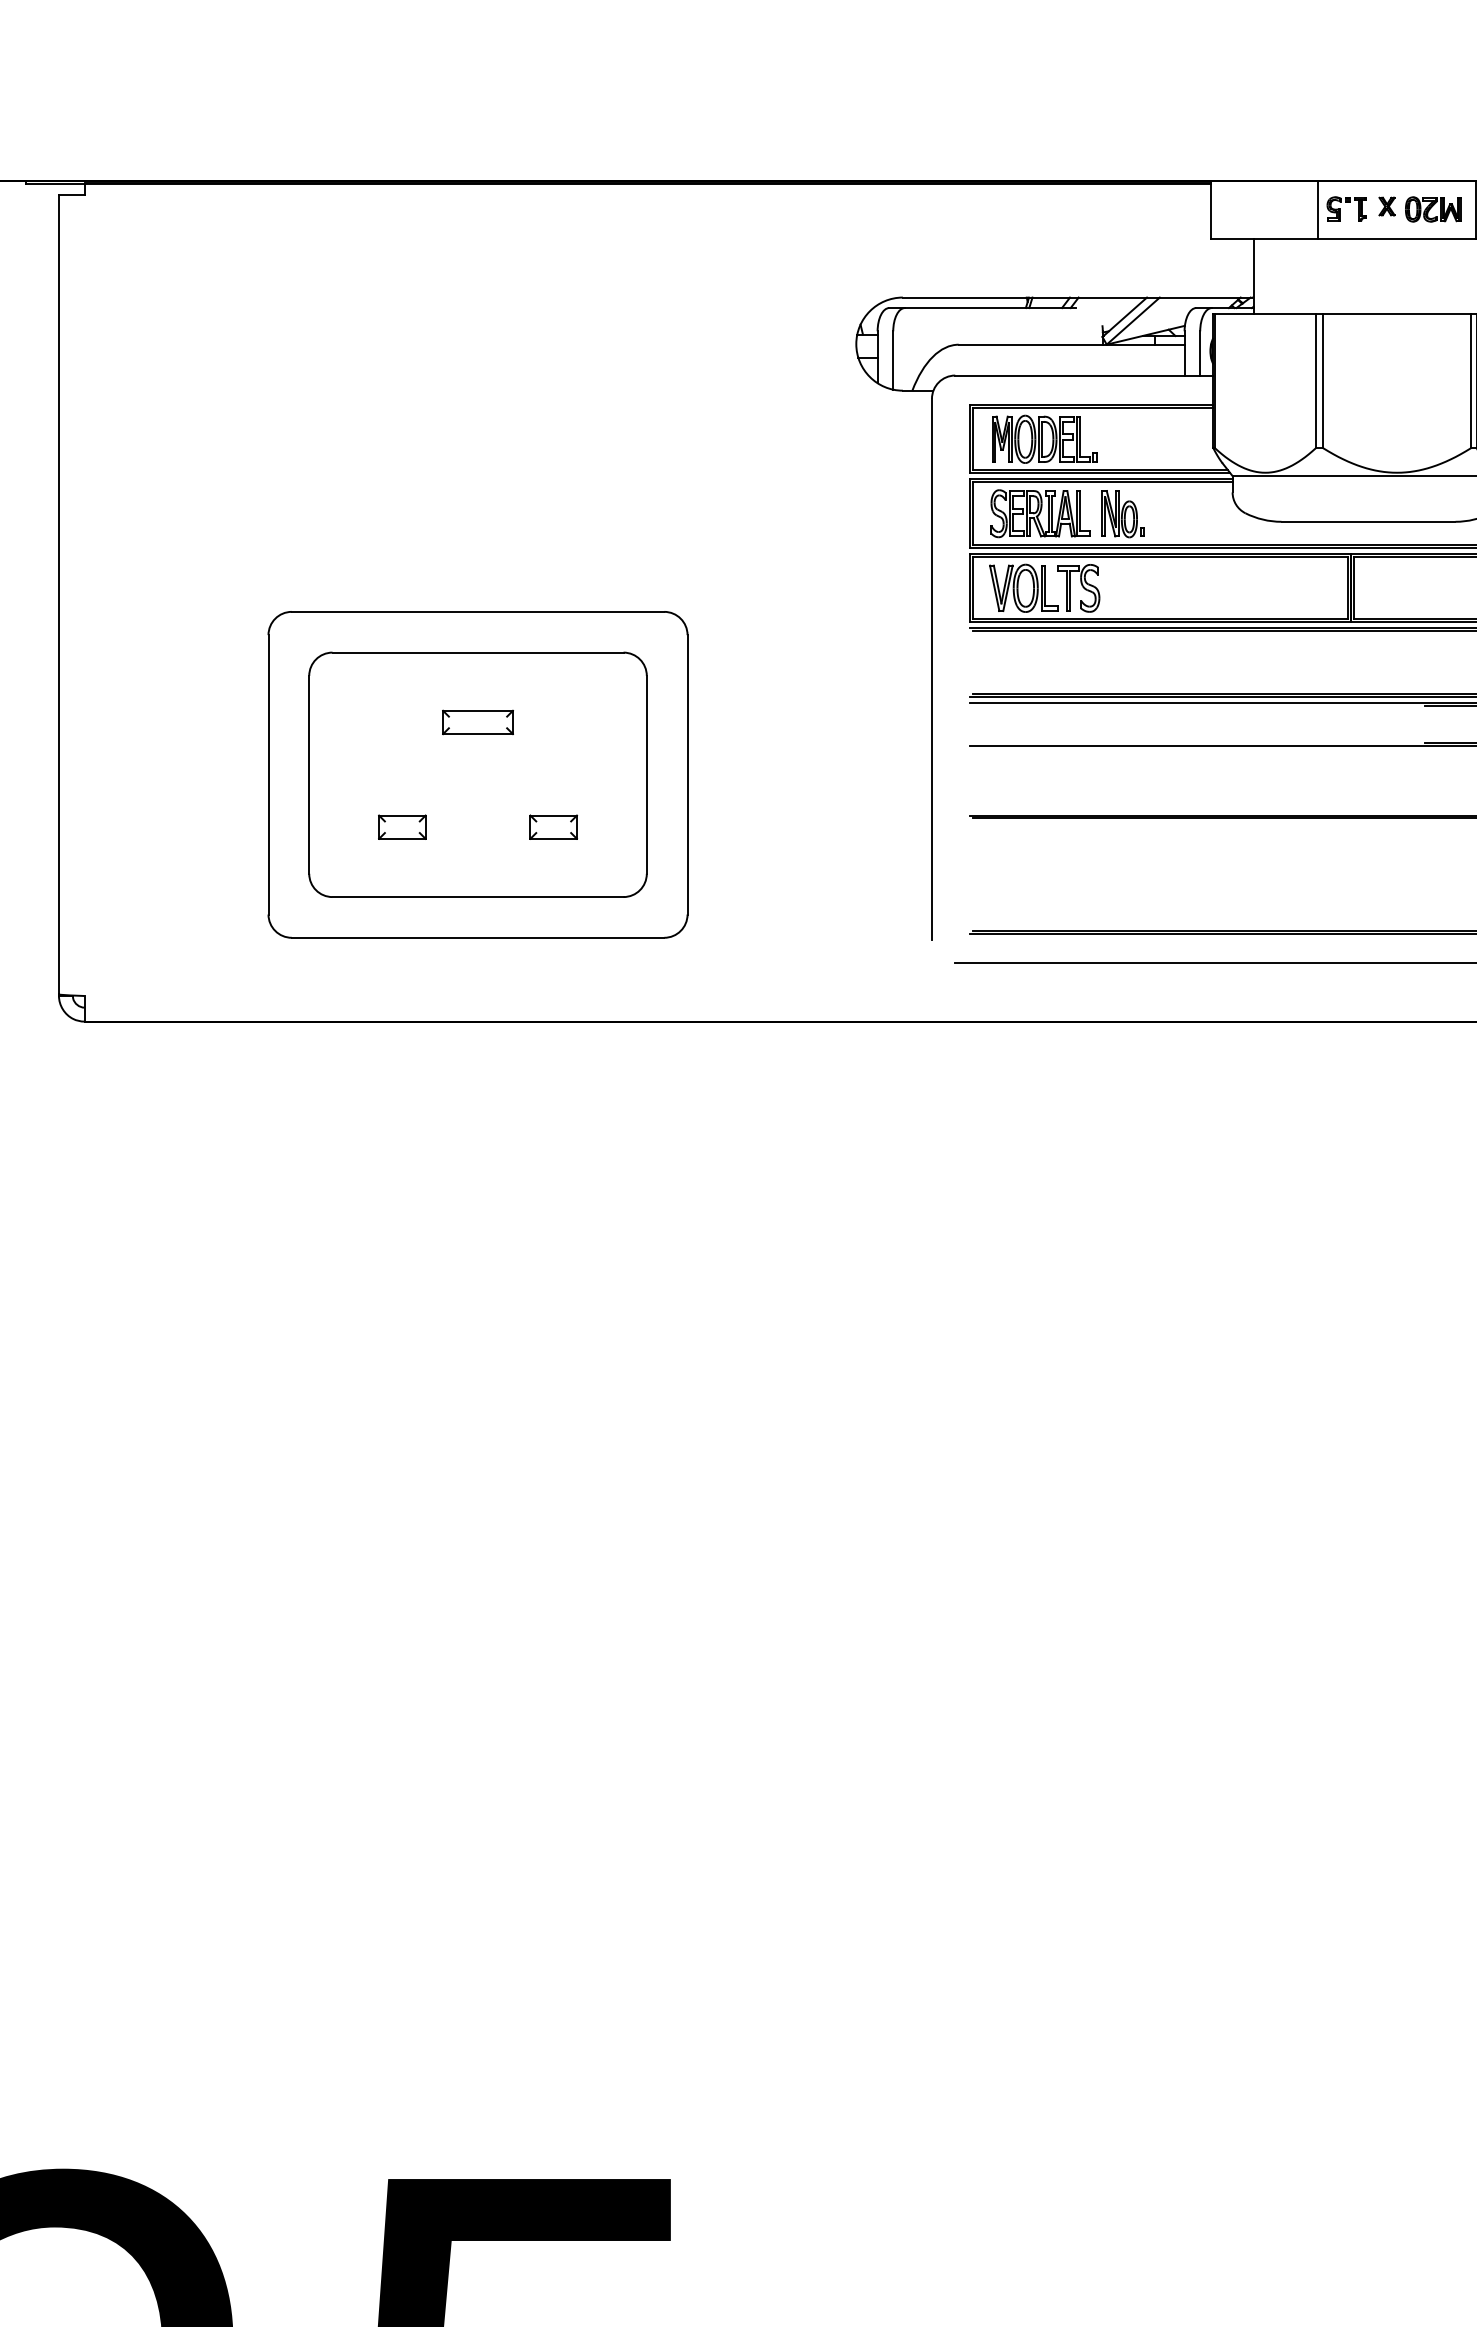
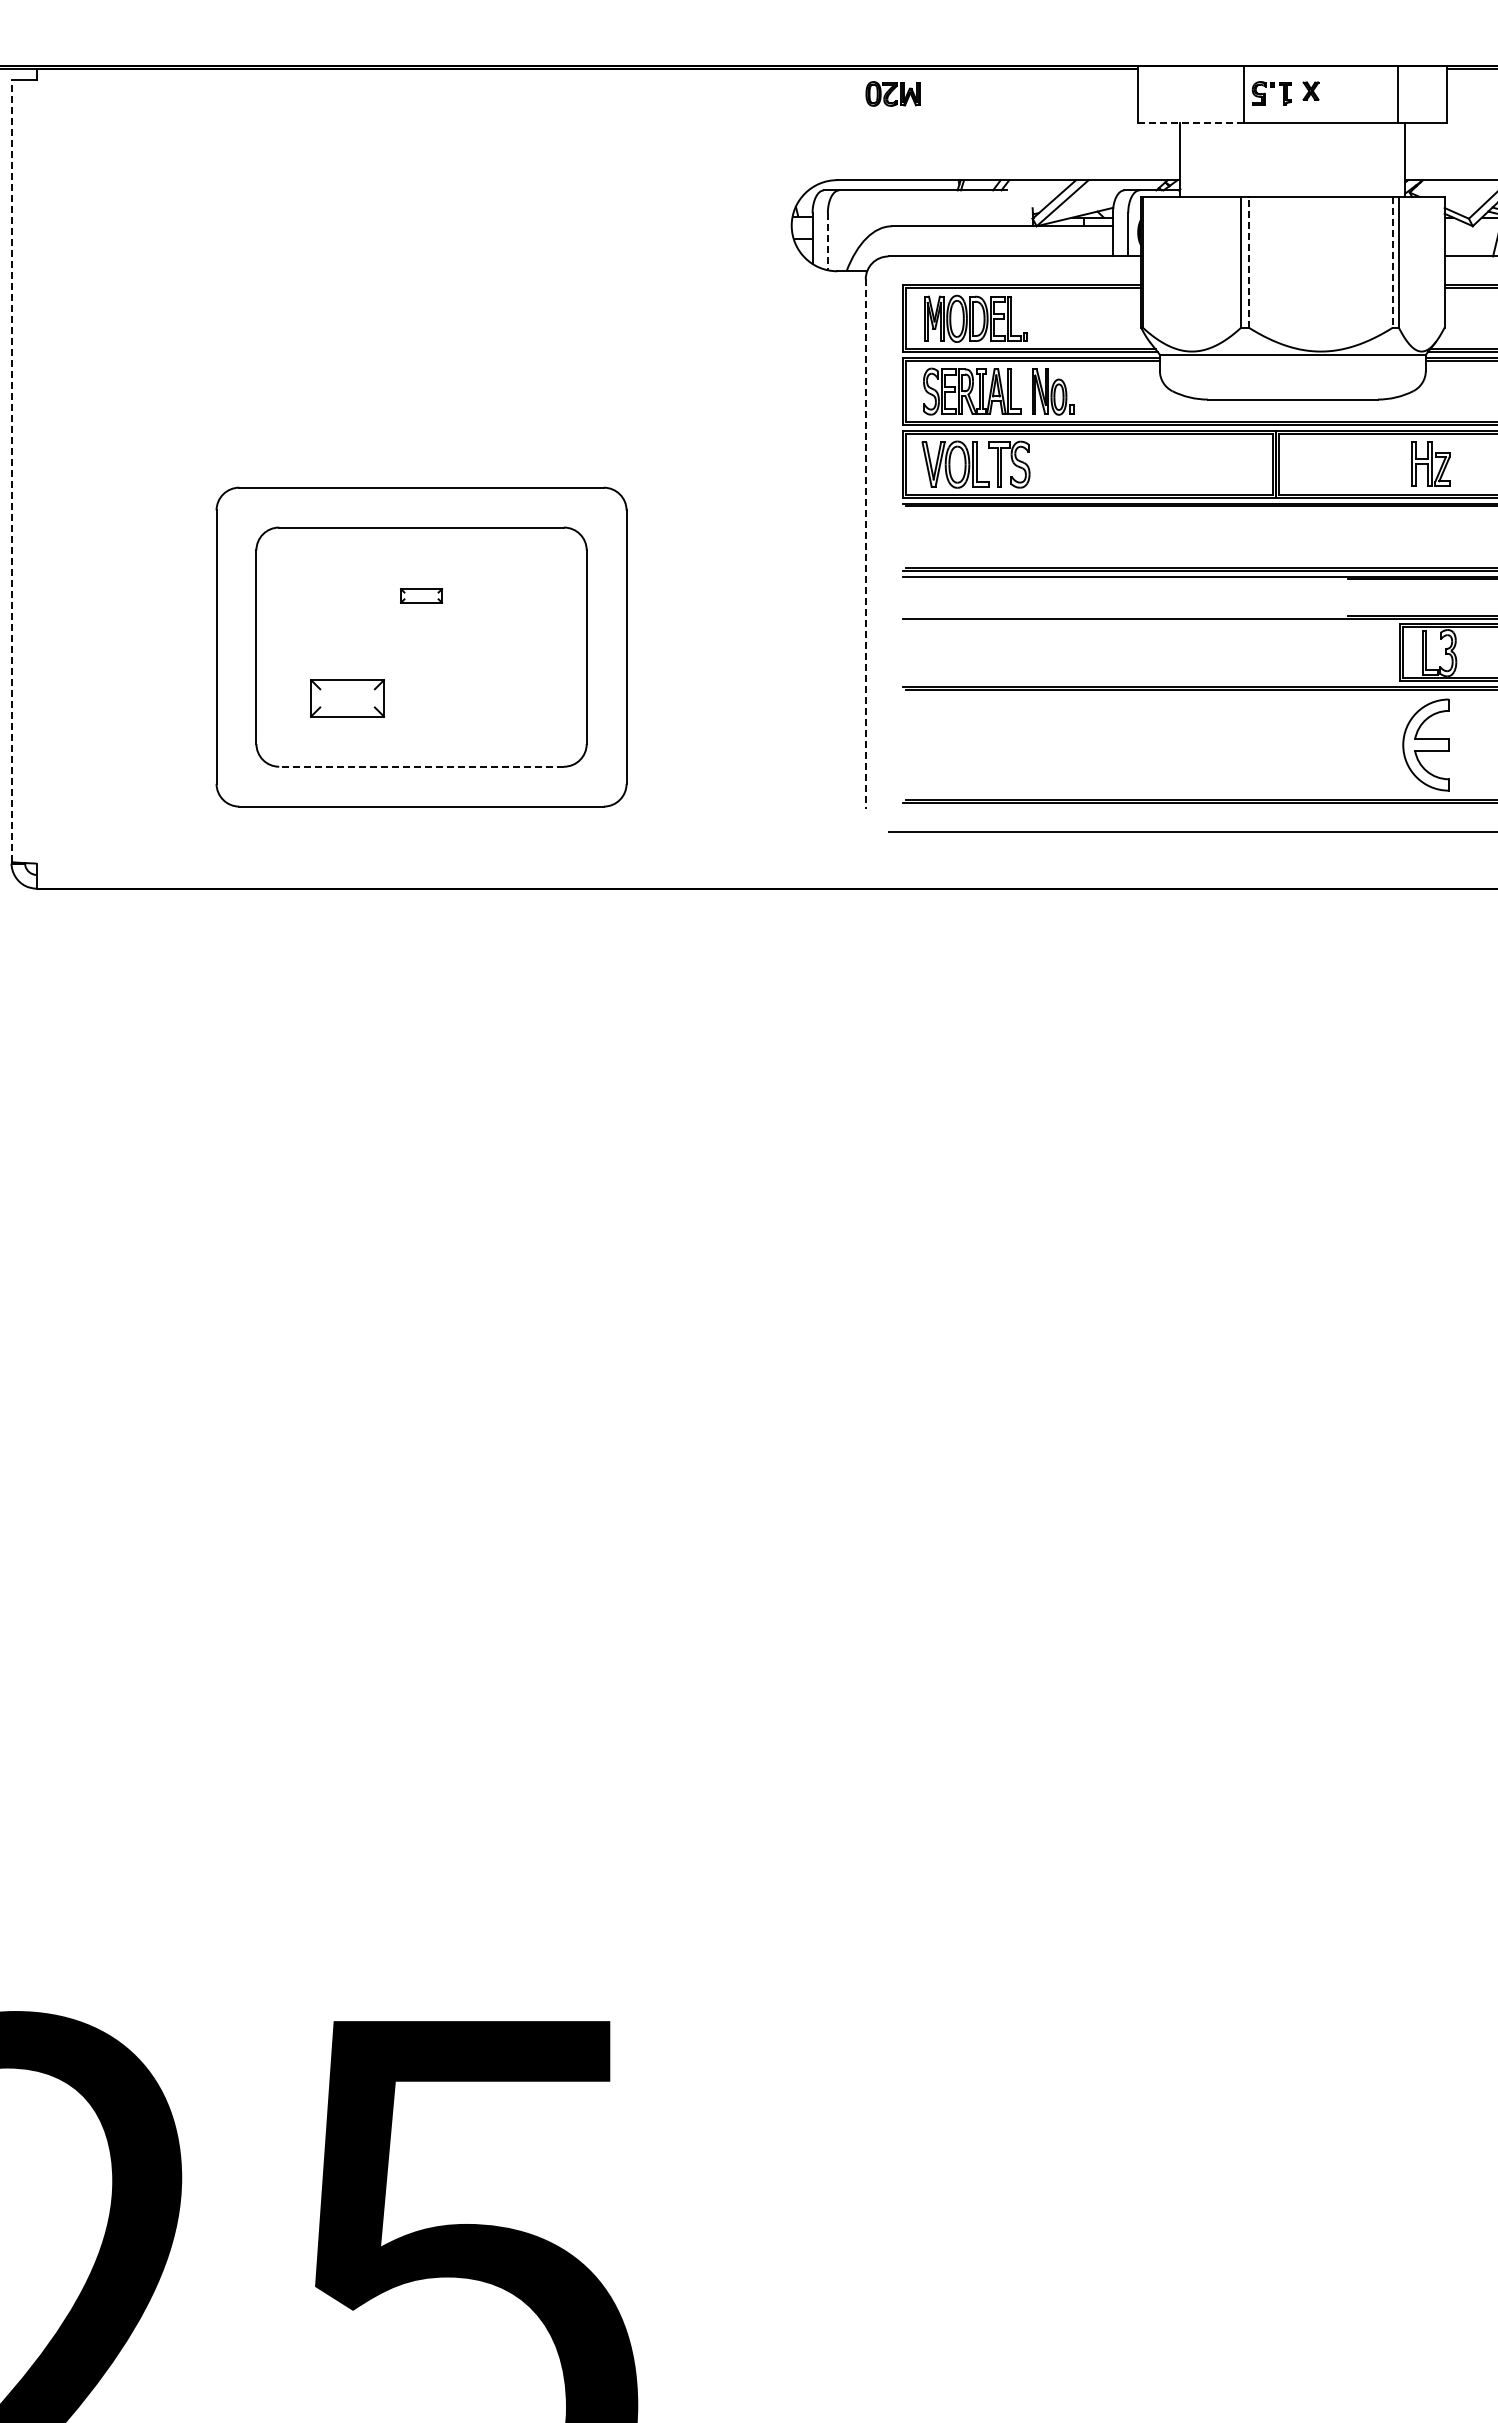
part: (1432, 209) -> (892, 93), moved
line: (1264, 239) -> (1191, 123), solid -> dashed
line: (892, 360) -> (827, 241), solid -> dashed
line: (1323, 380) -> (1248, 261), solid -> dashed
line: (1471, 381) -> (1393, 262), solid -> dashed
line: (58, 594) -> (11, 470), solid -> dashed
line: (931, 669) -> (865, 544), solid -> dashed
part: (477, 722) -> (421, 595), size x0.6
part: (402, 827) -> (347, 698), size x1.6
part: (553, 827) -> (495, 698), removed
line: (477, 896) -> (421, 766), solid -> dashed

